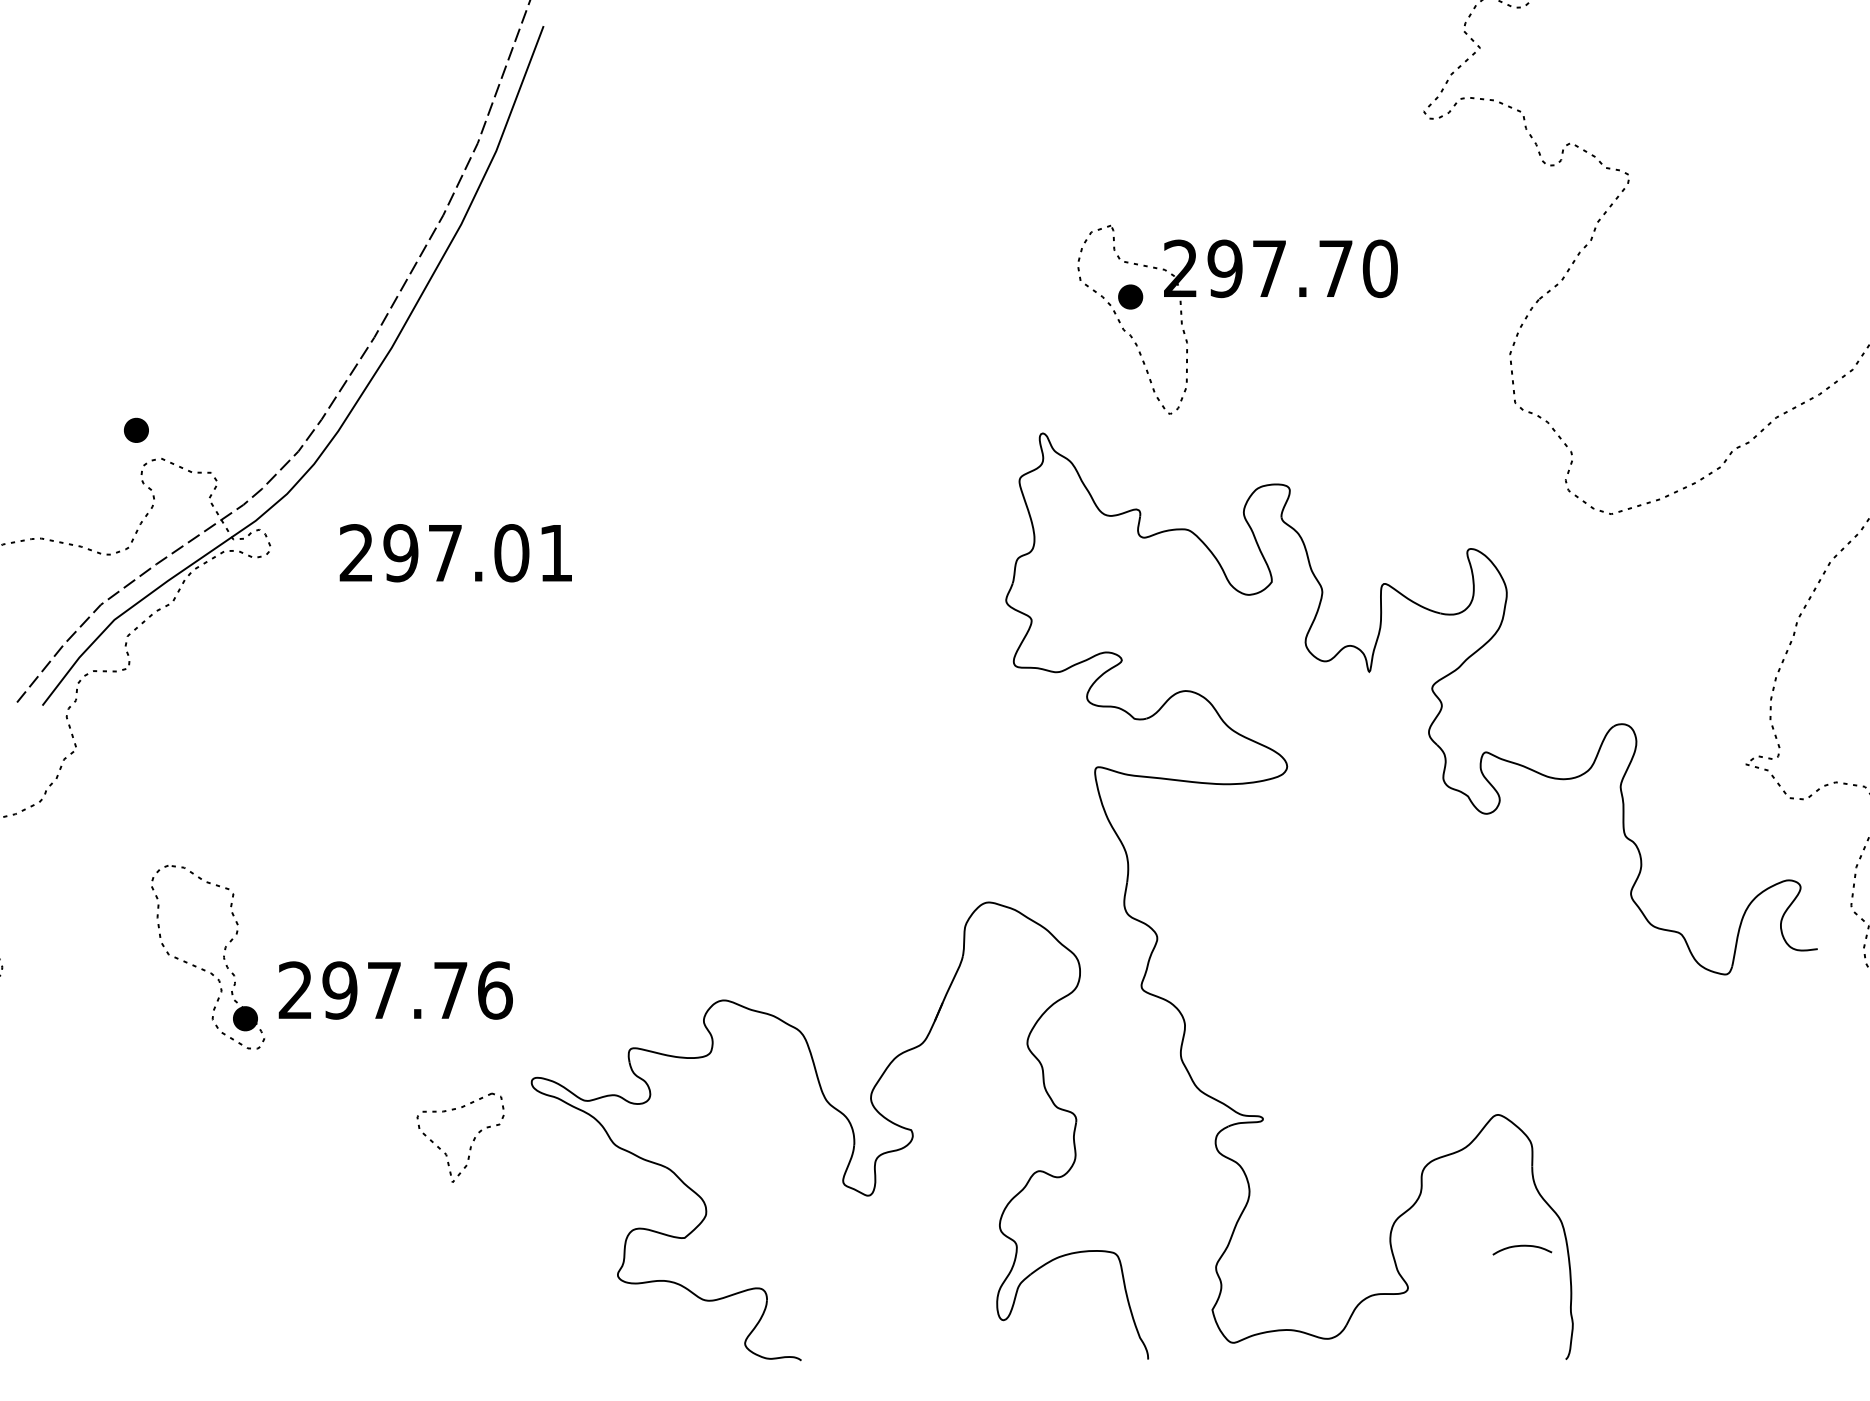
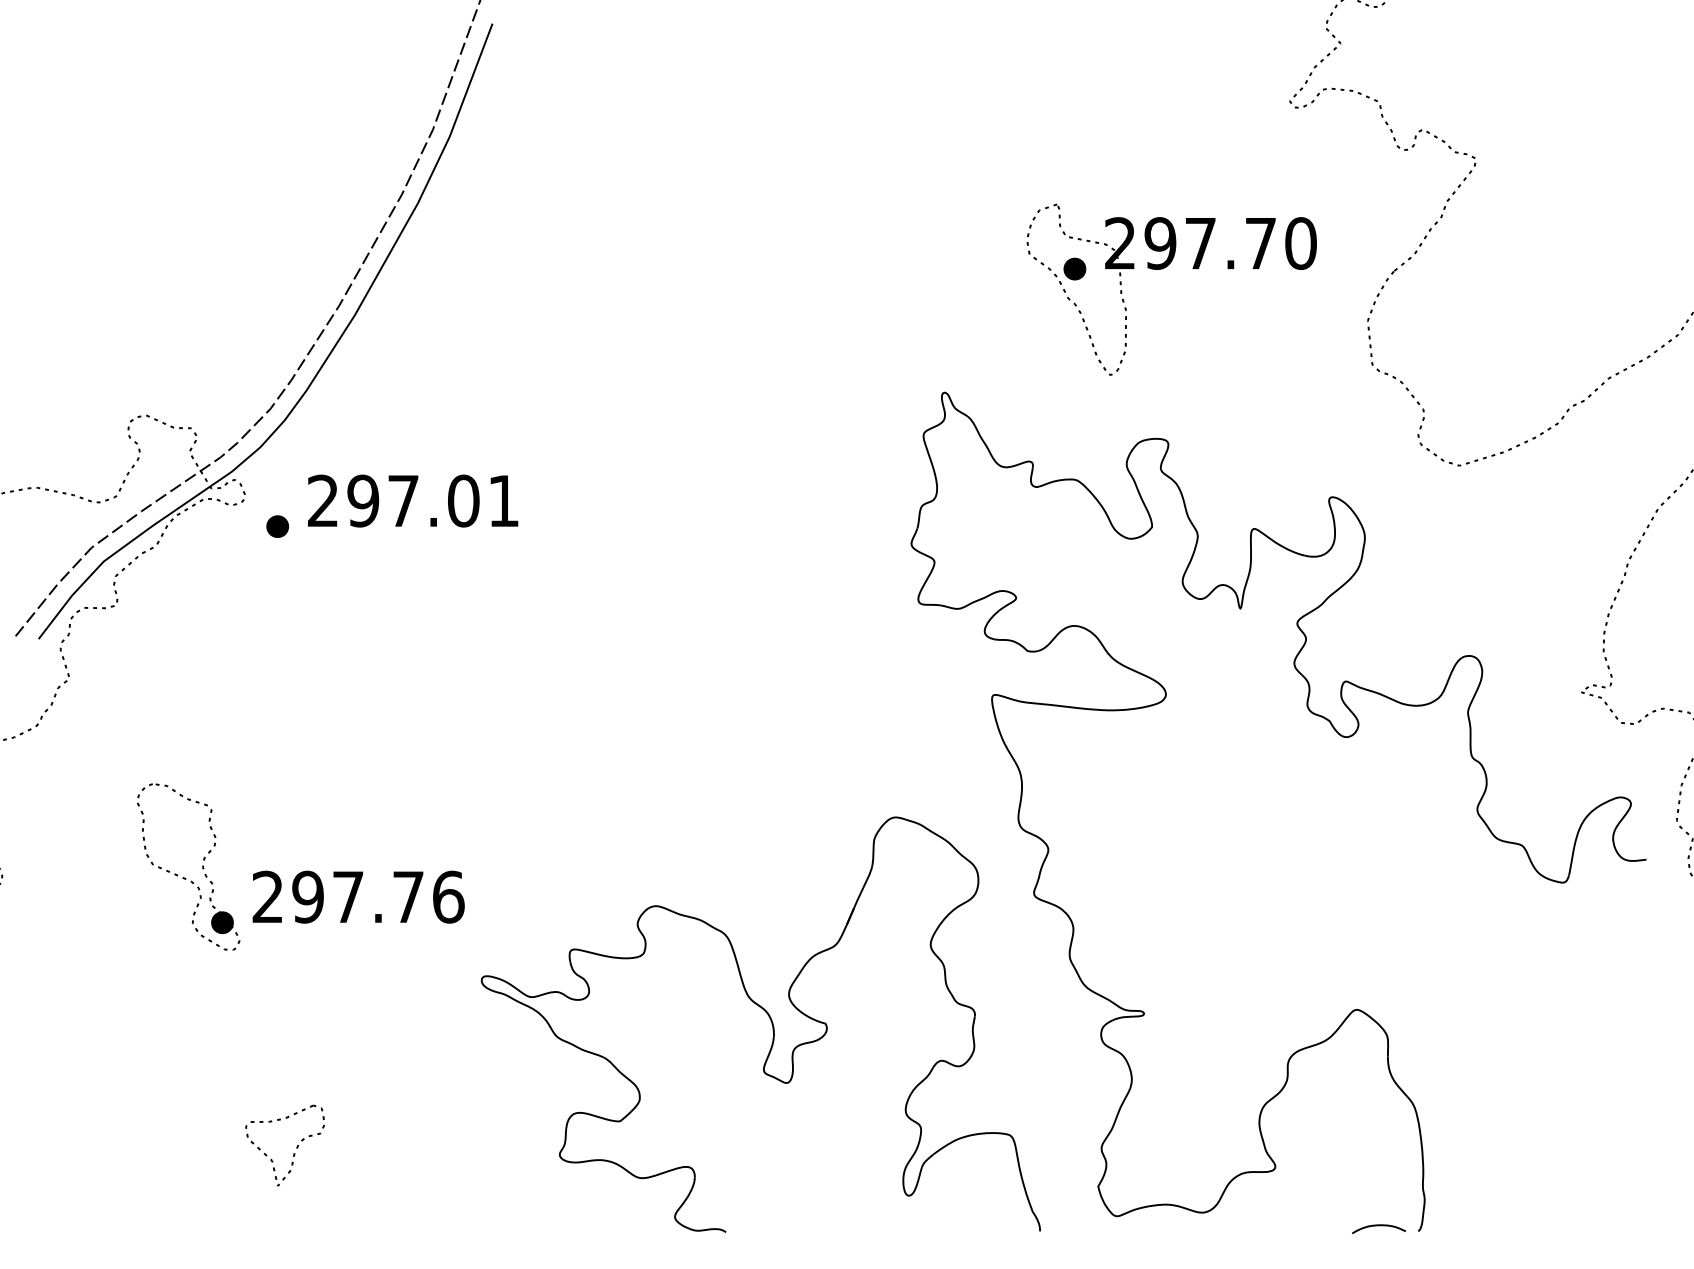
part: (1227, 297) -> (1162, 269), moved
part: (136, 429) -> (277, 525), moved
part: (473, 1138) -> (296, 1146), moved
curve: (1522, 1246) -> (1379, 1225), moved

